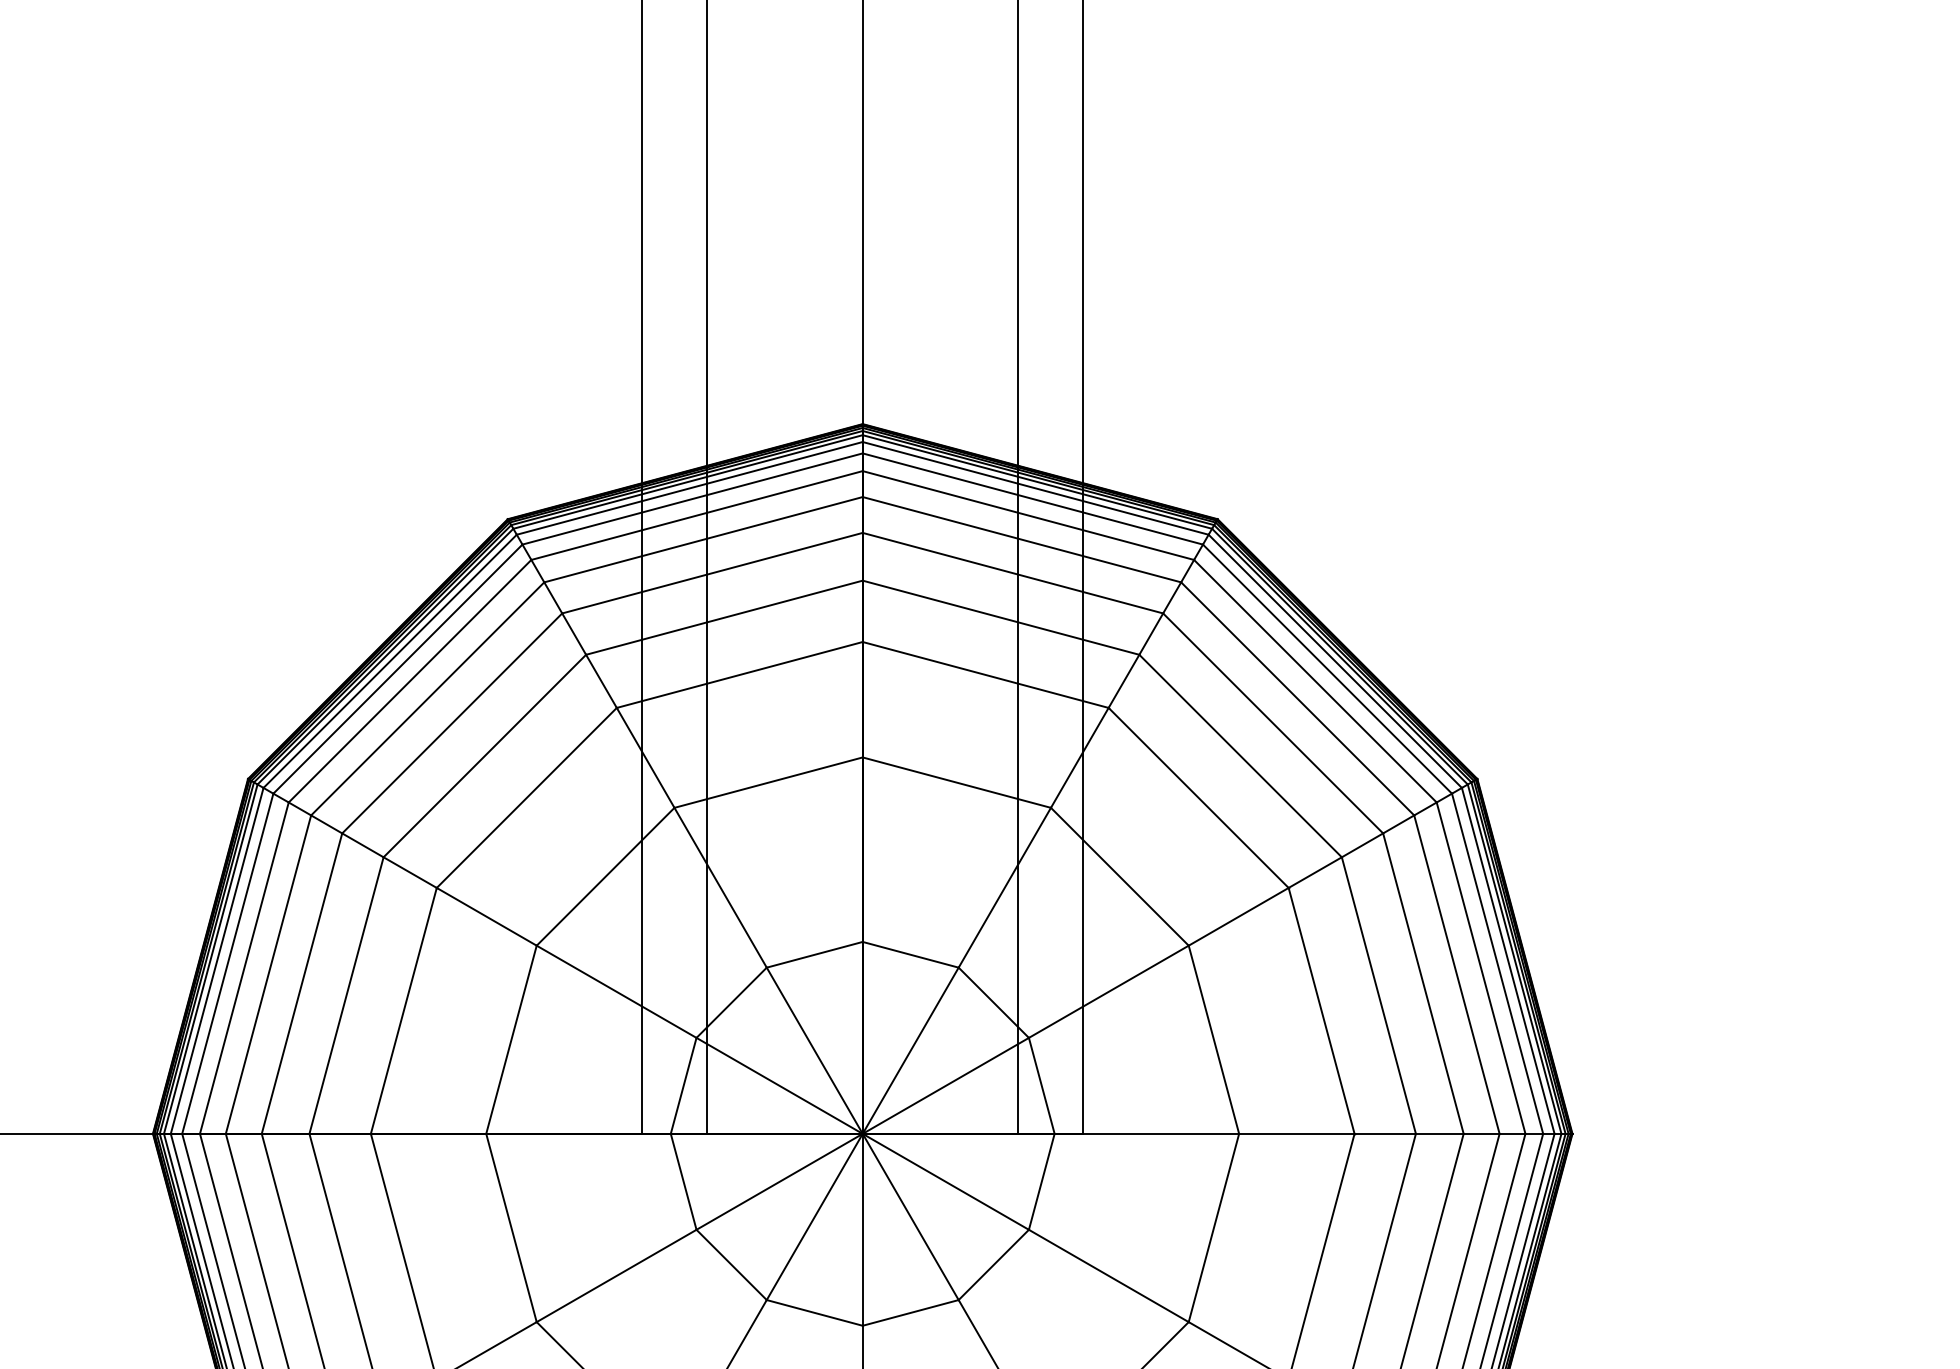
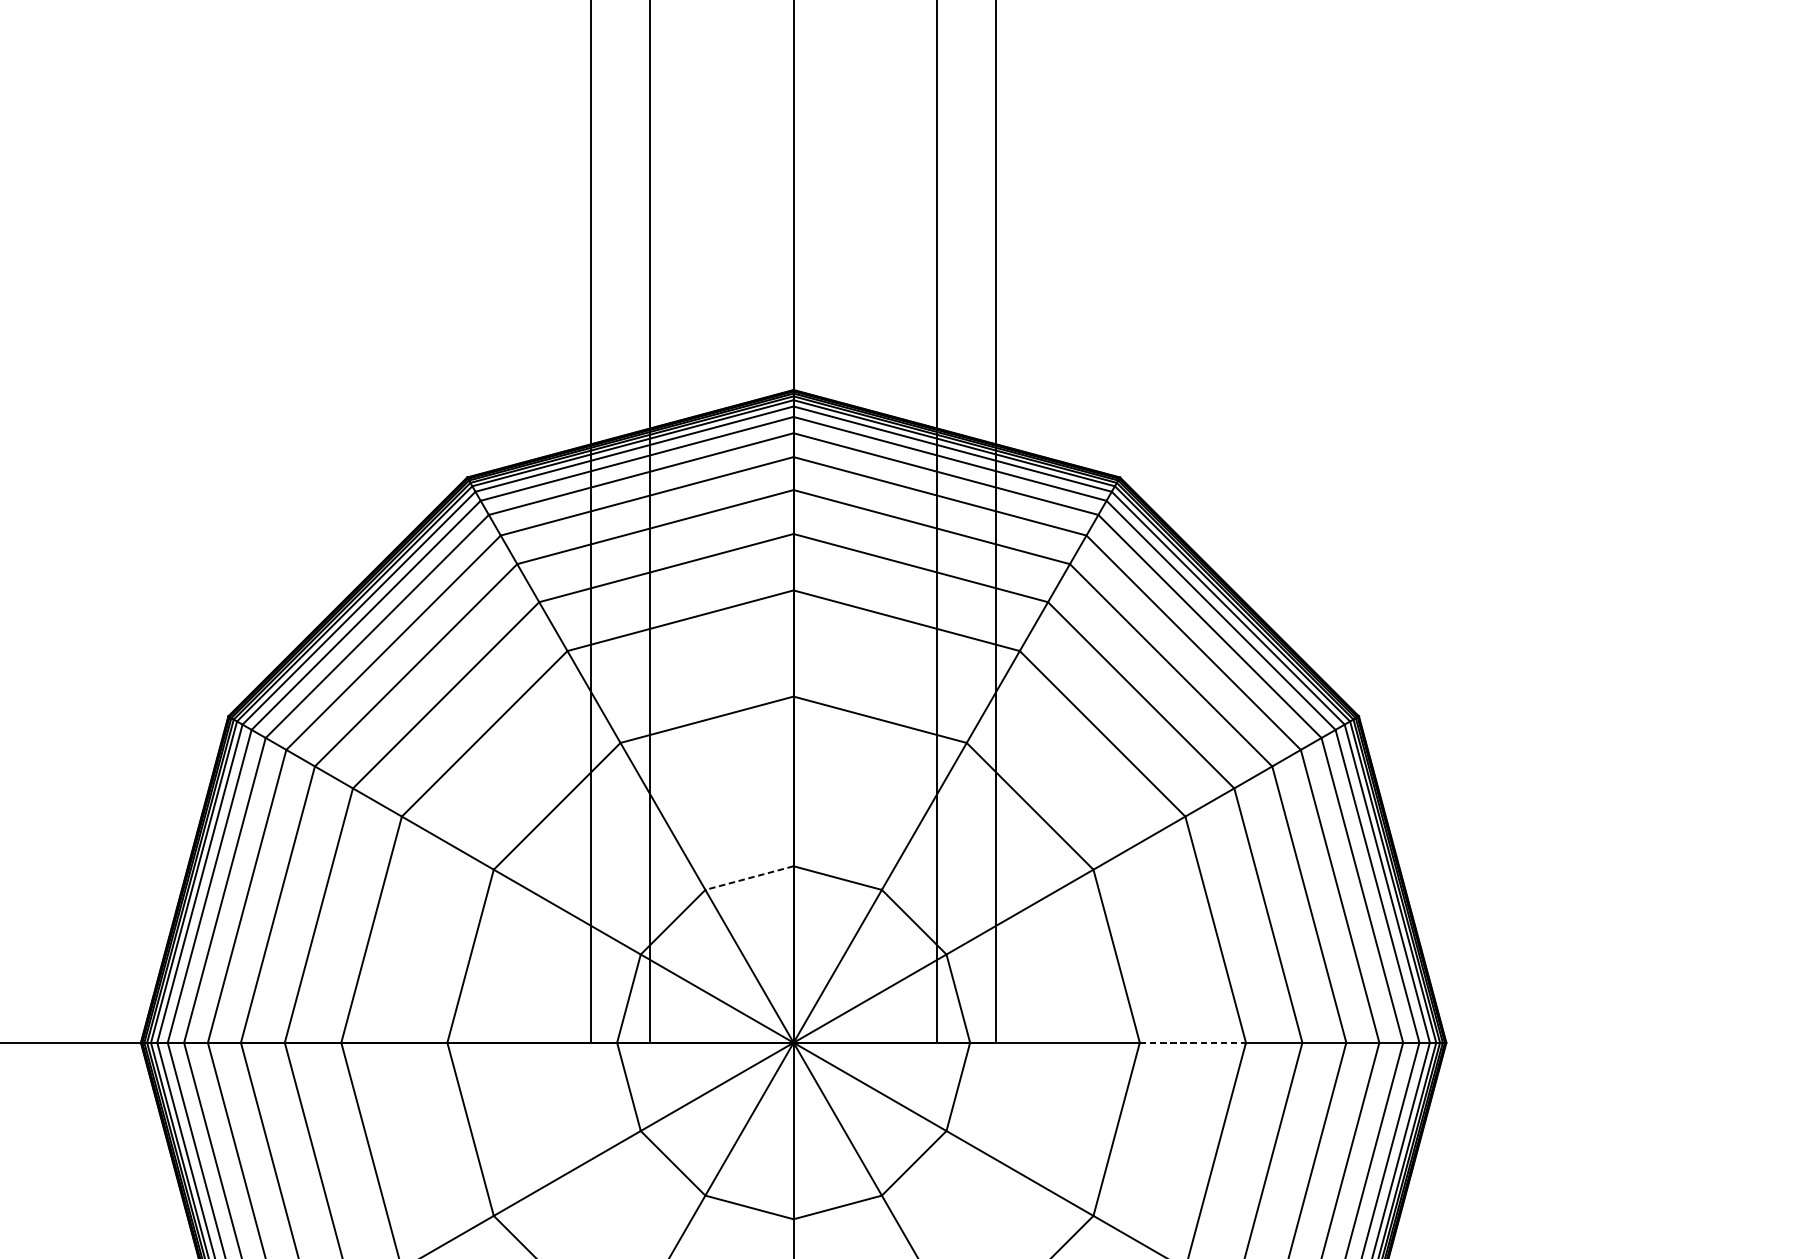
line: (814, 954) -> (749, 877), solid -> dashed
line: (1296, 1133) -> (1192, 1042), solid -> dashed

